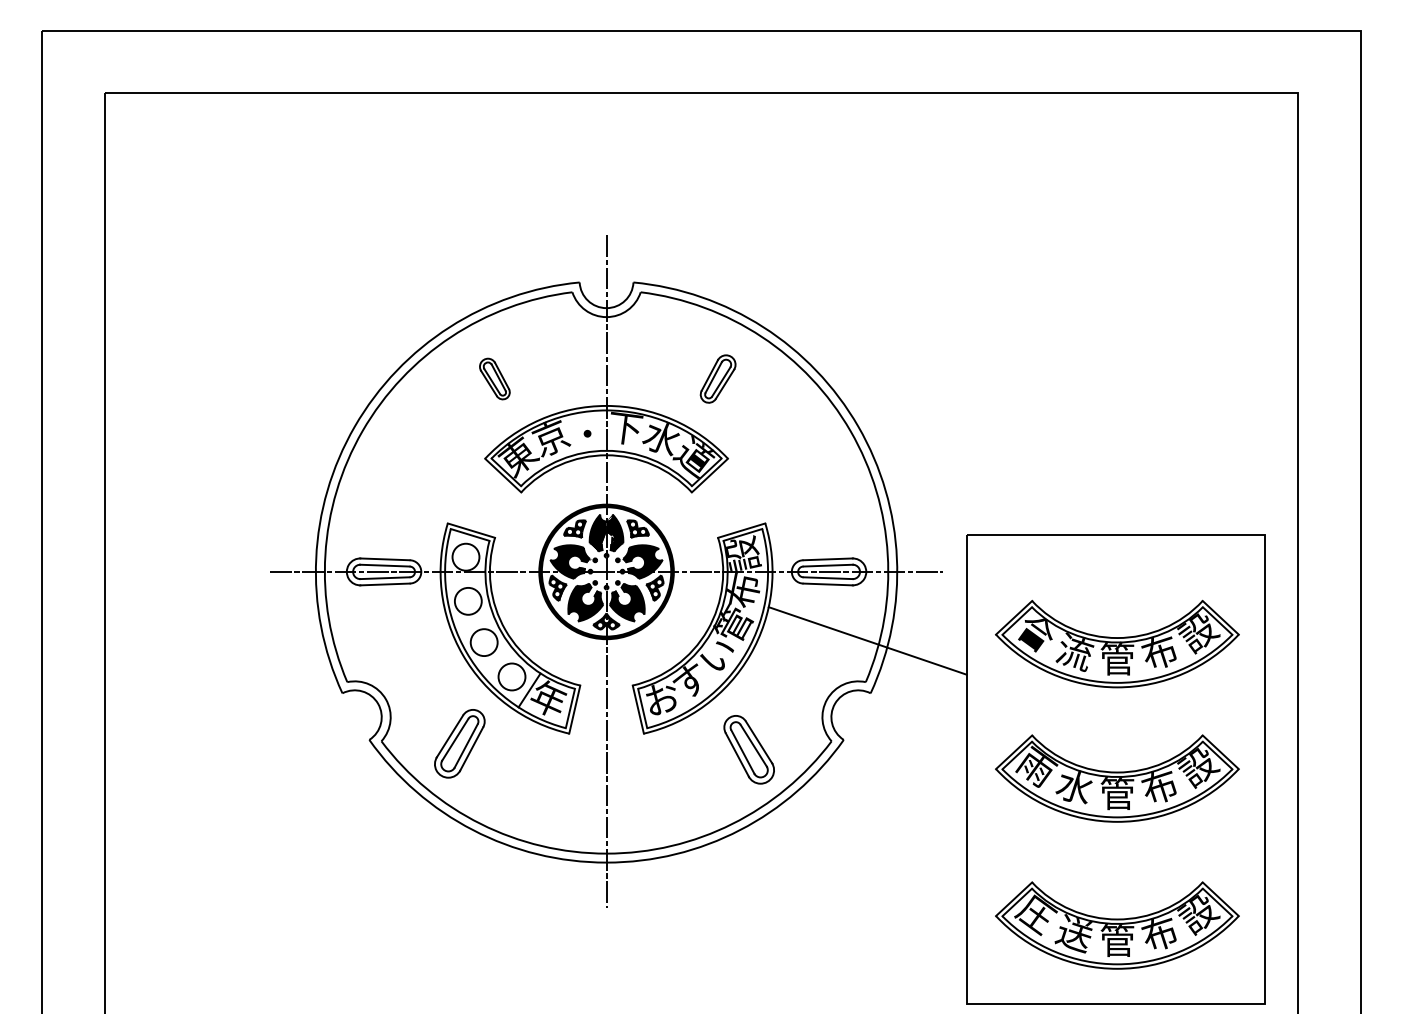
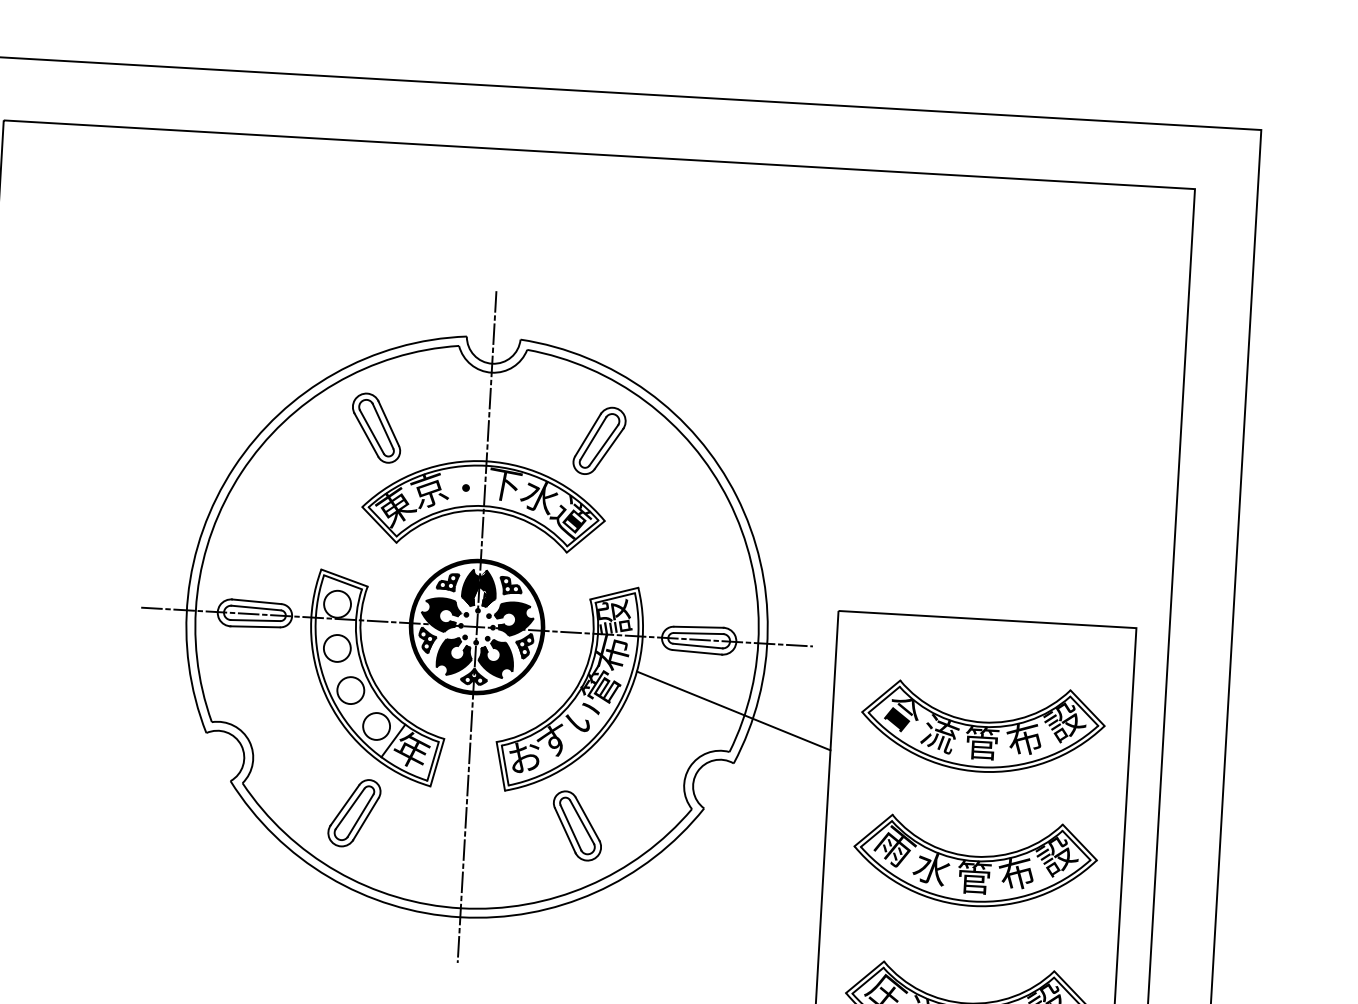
part: (494, 378) -> (376, 427), size x1.67
part: (717, 378) -> (598, 440), size x1.43
part: (459, 743) -> (354, 812), moved
part: (748, 749) -> (576, 825), moved

